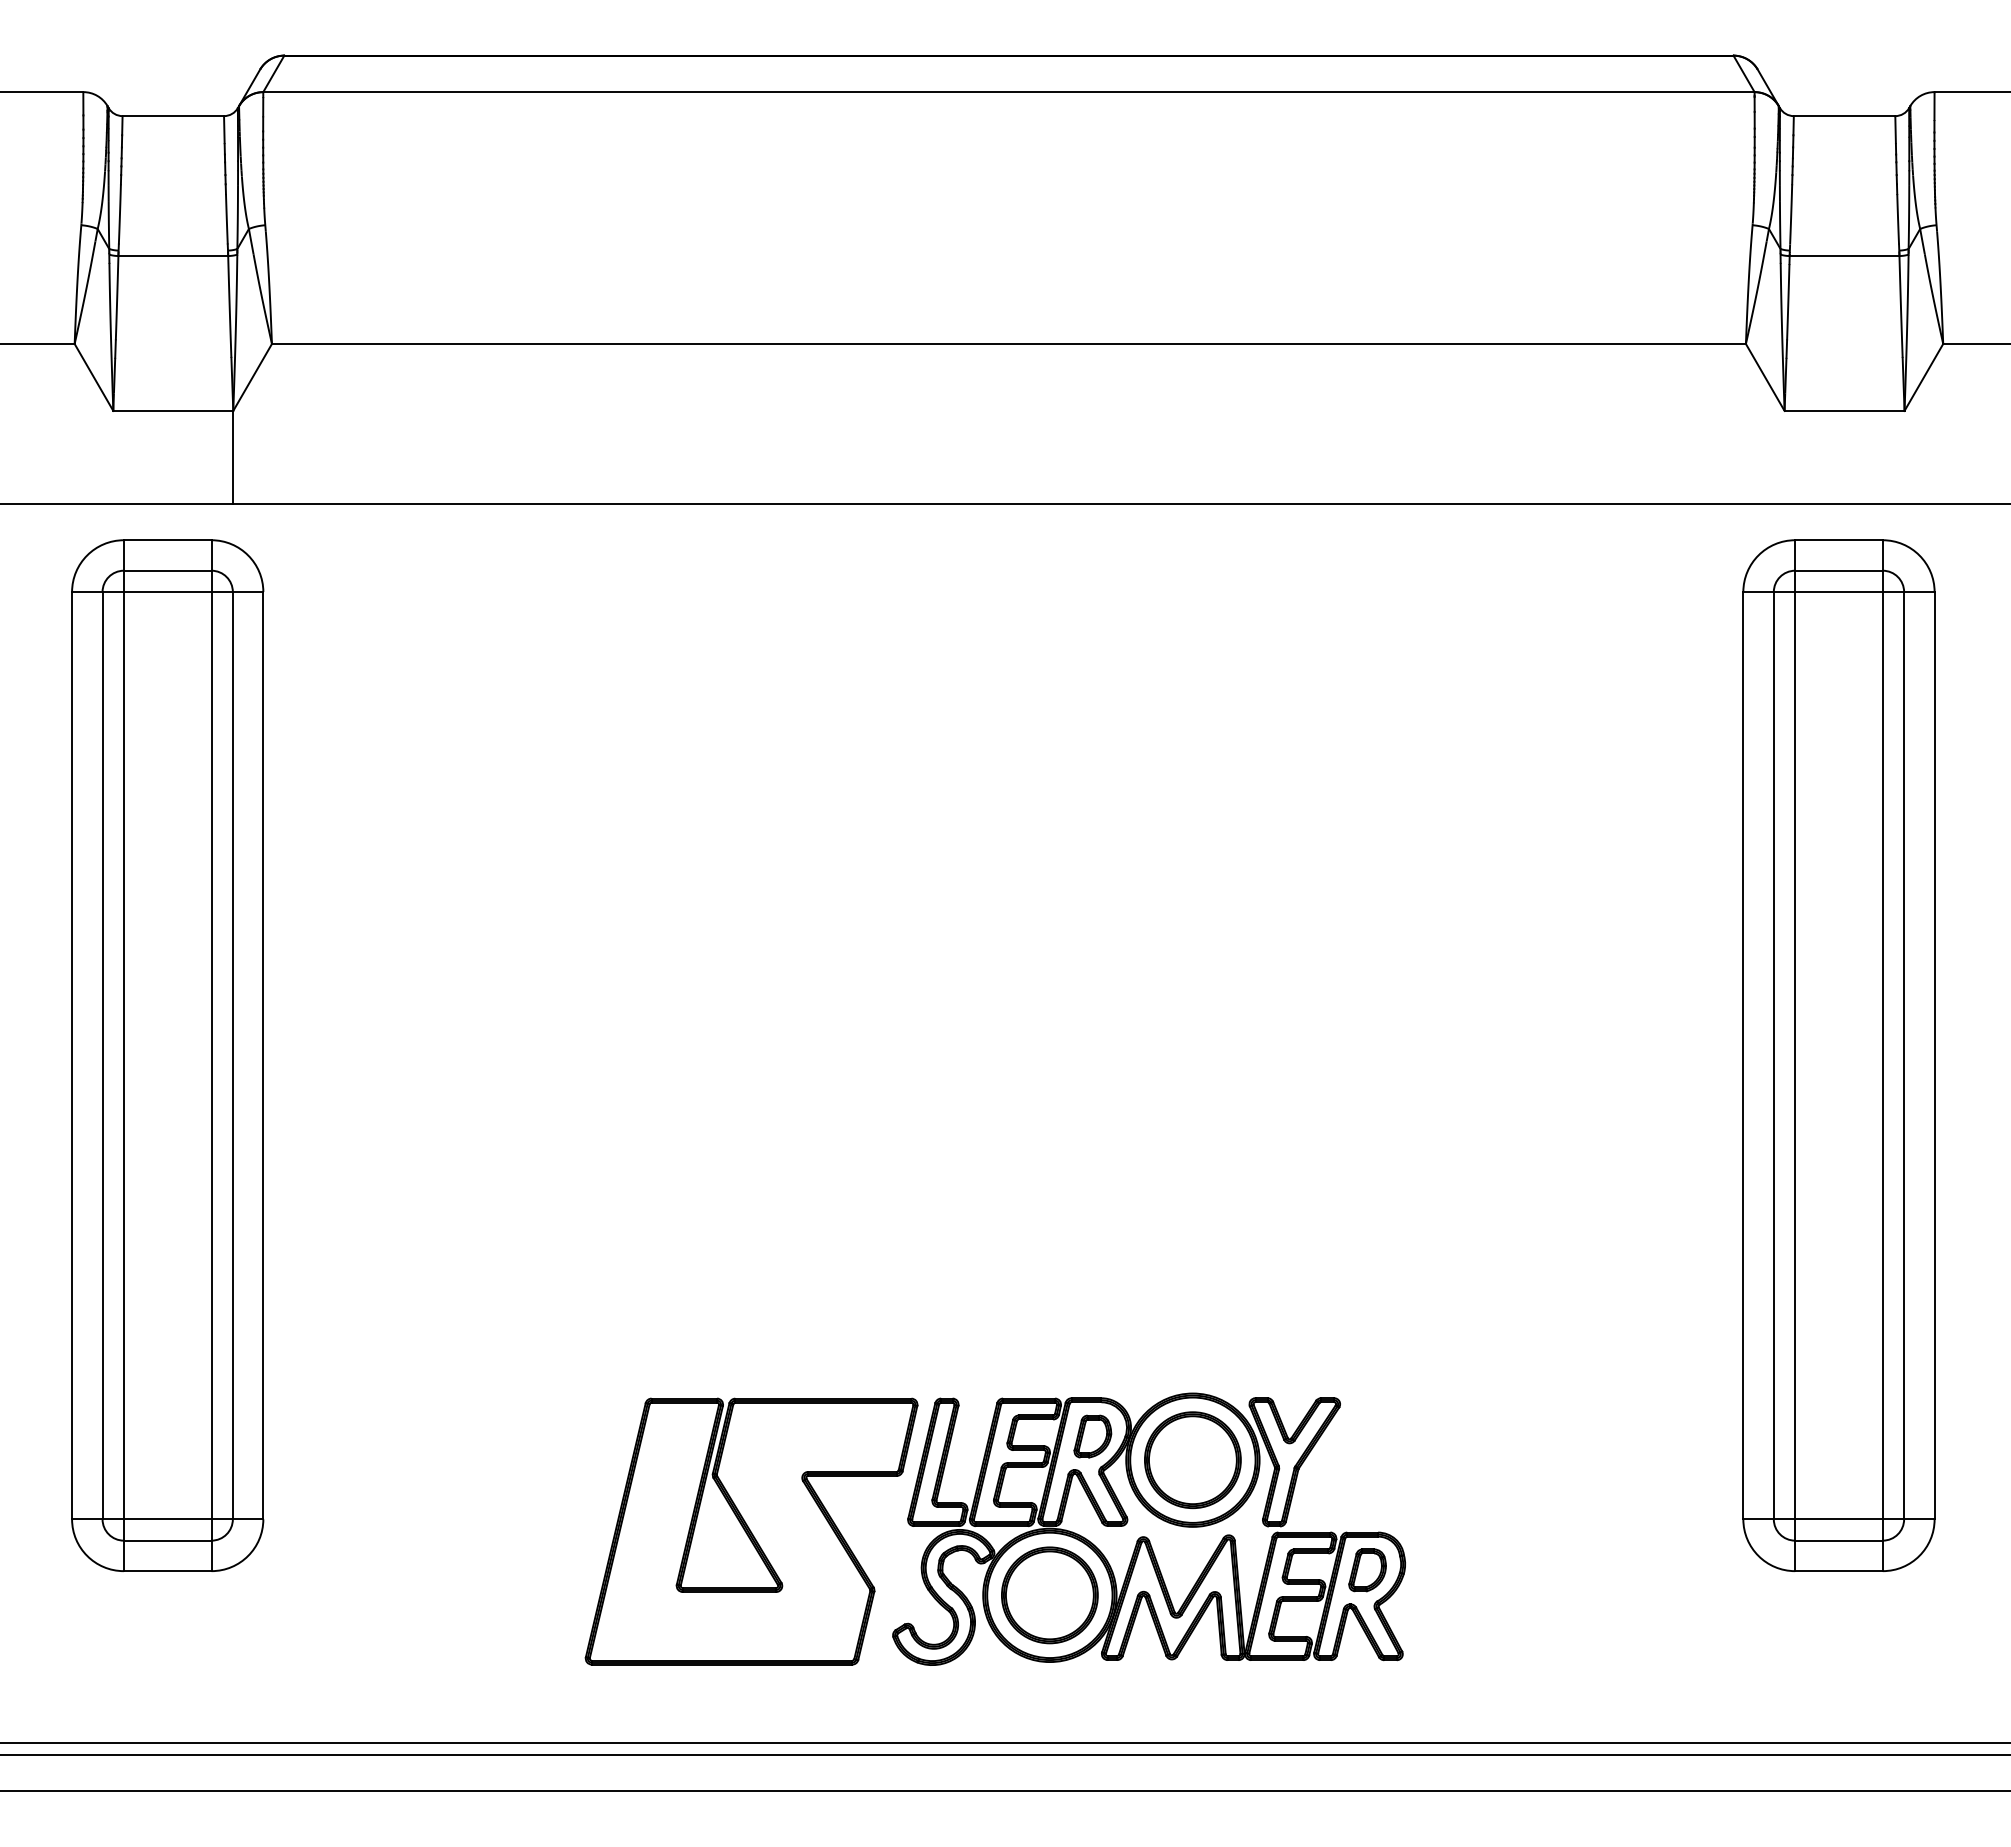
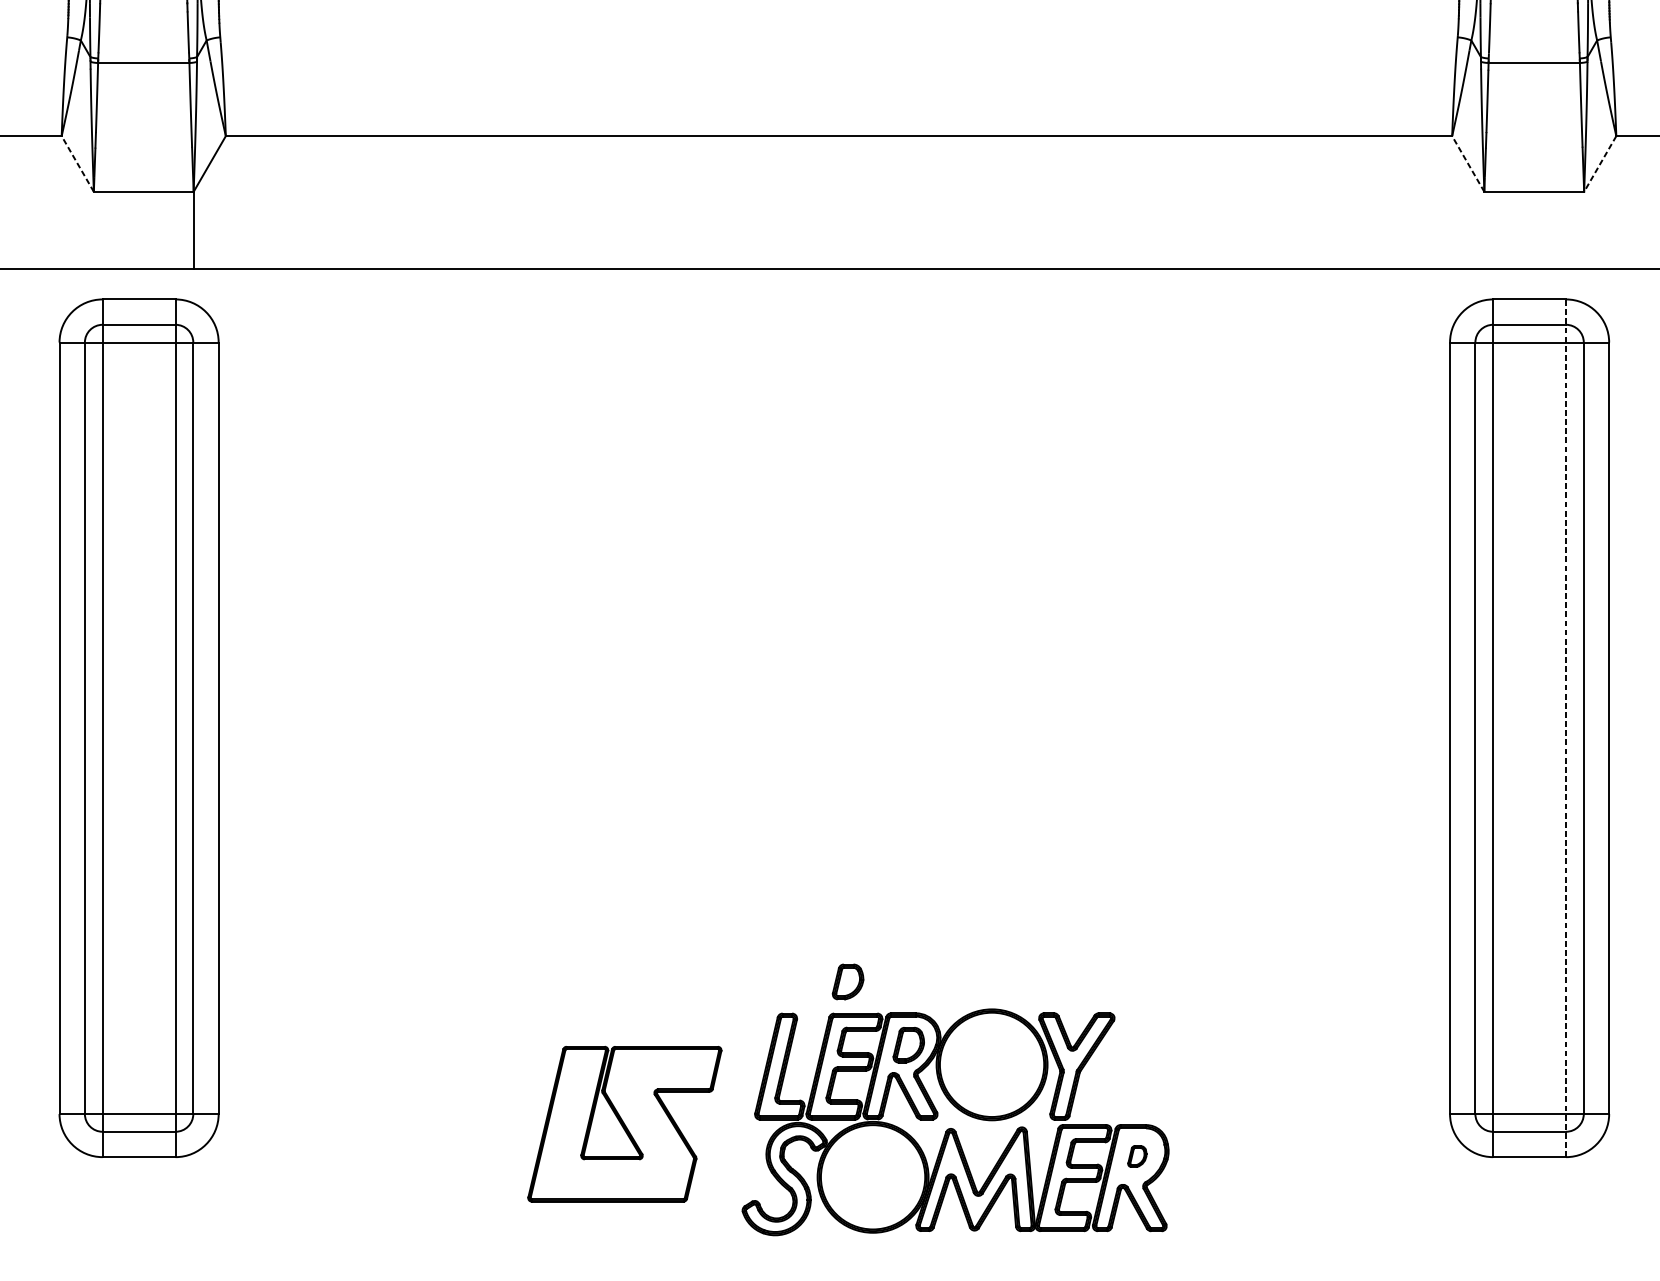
line: (94, 377) -> (78, 164), solid -> dashed
line: (1765, 377) -> (1468, 164), solid -> dashed
line: (1923, 377) -> (1599, 164), solid -> dashed
line: (1882, 1055) -> (1565, 728), solid -> dashed
part: (1019, 1360) -> (847, 981), added
part: (1192, 1460) -> (991, 1065), removed
part: (751, 1531) -> (624, 1124), size x0.7
part: (1367, 1570) -> (1137, 1156), size x0.6
part: (1049, 1595) -> (872, 1177), removed

